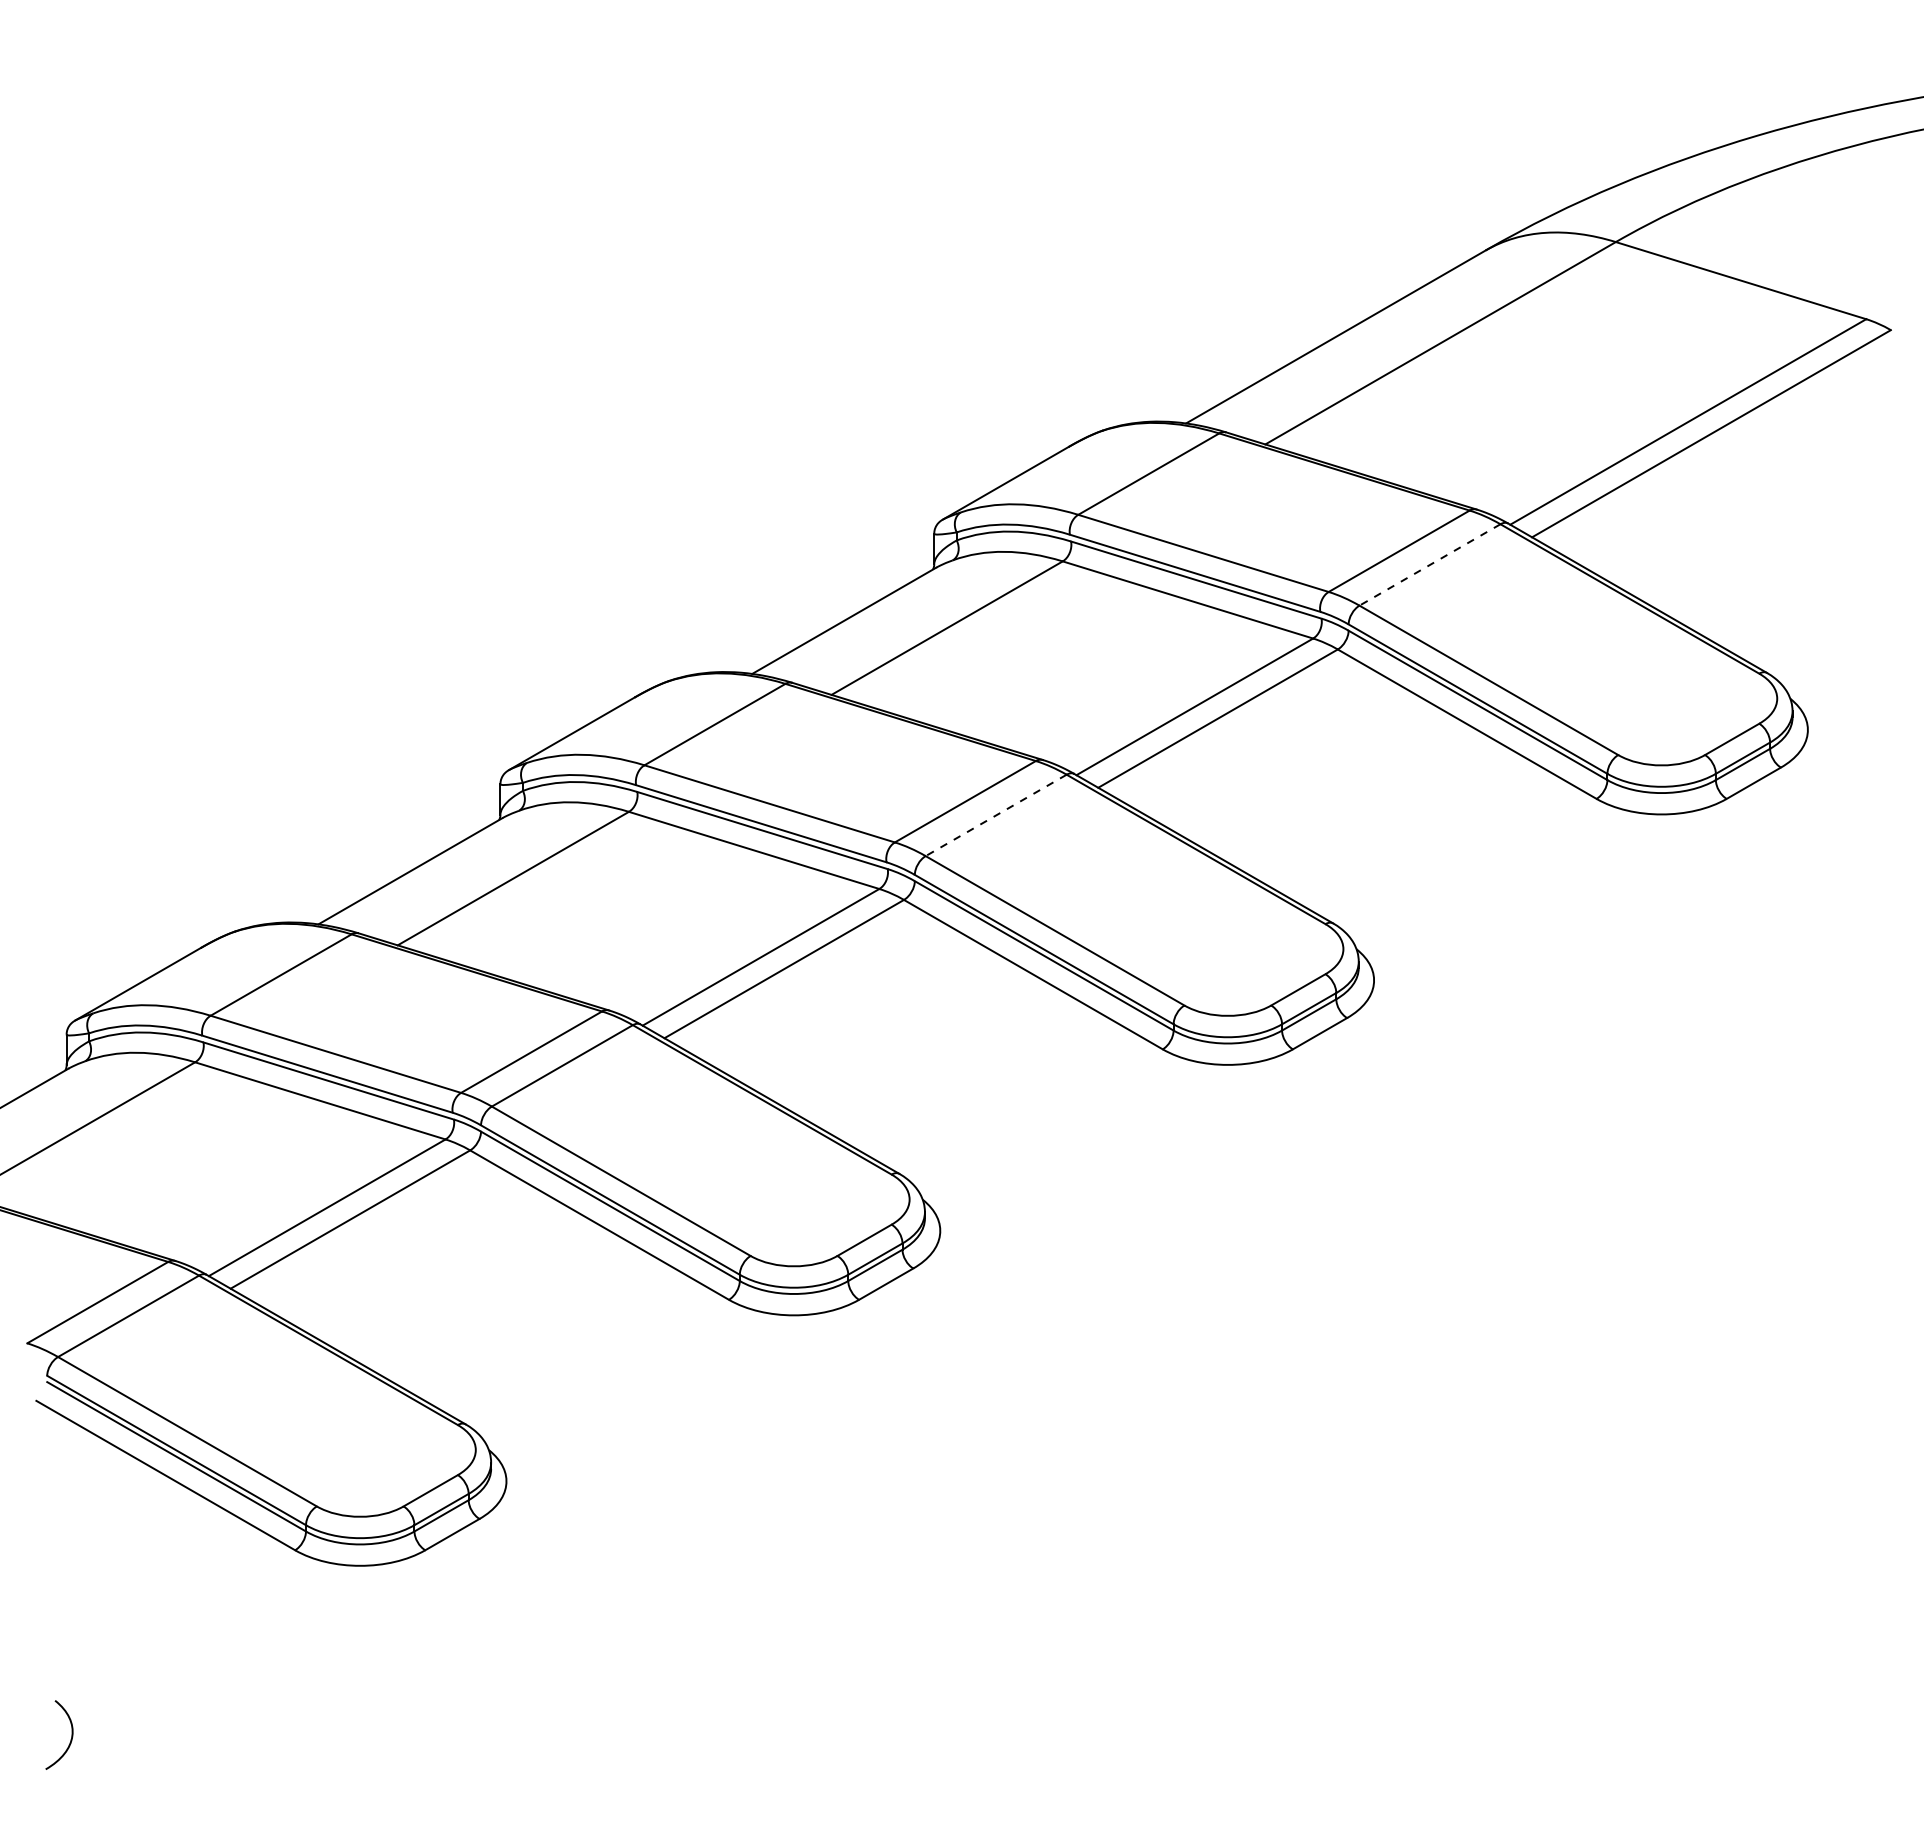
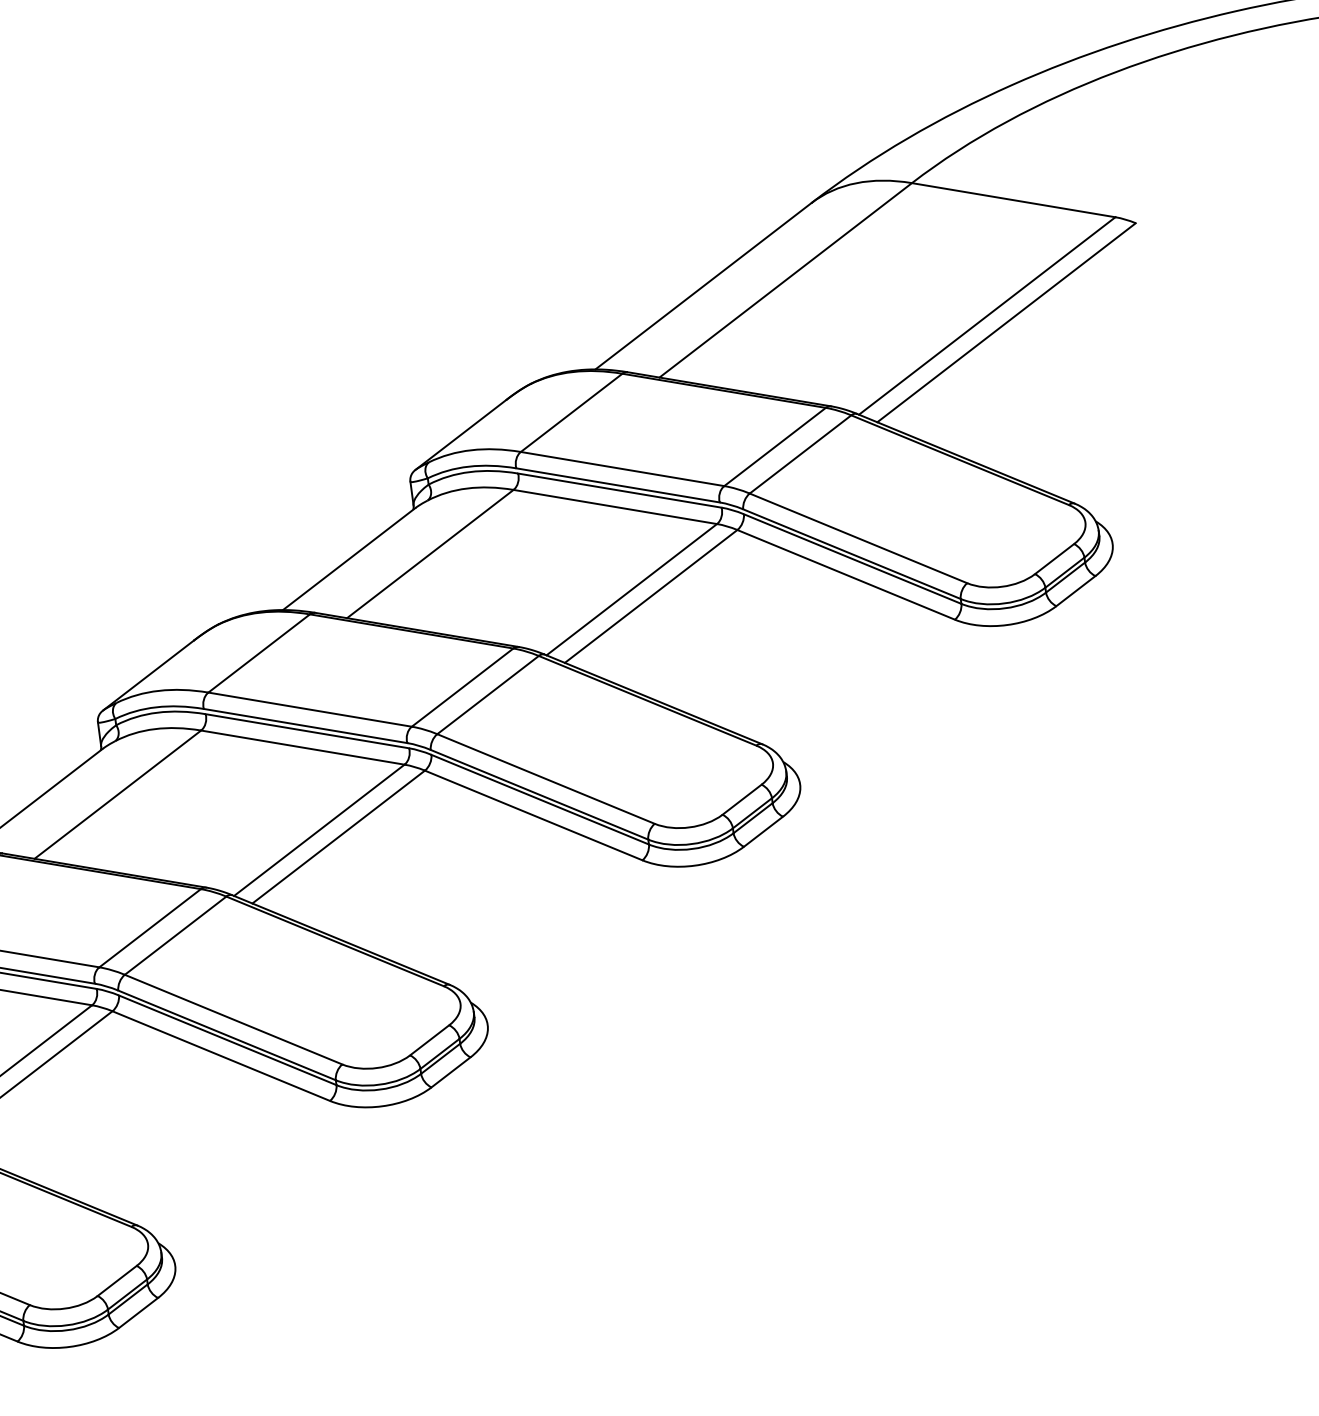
line: (1429, 565) -> (800, 454), dashed -> solid
line: (995, 815) -> (487, 695), dashed -> solid

